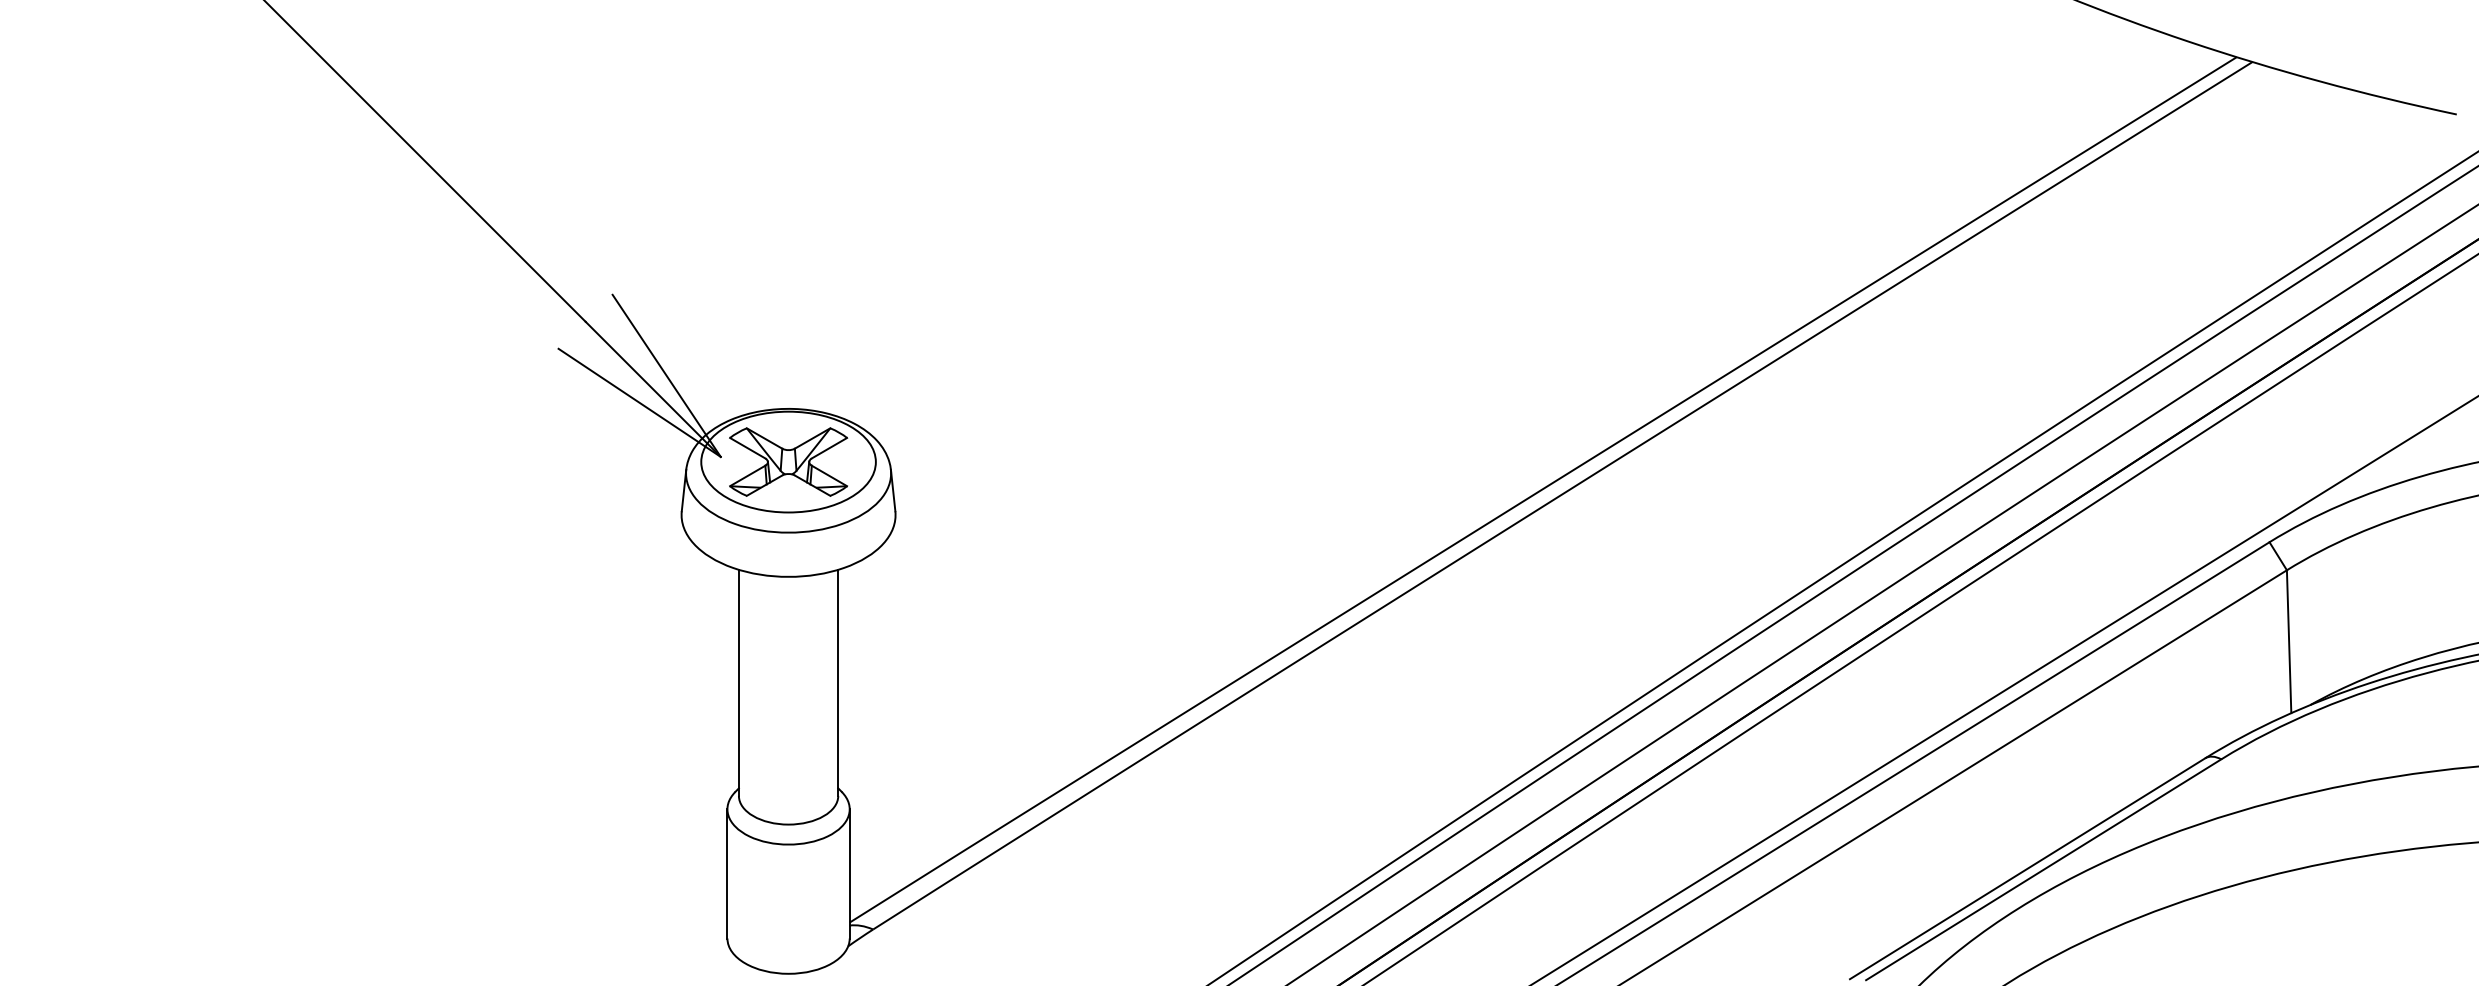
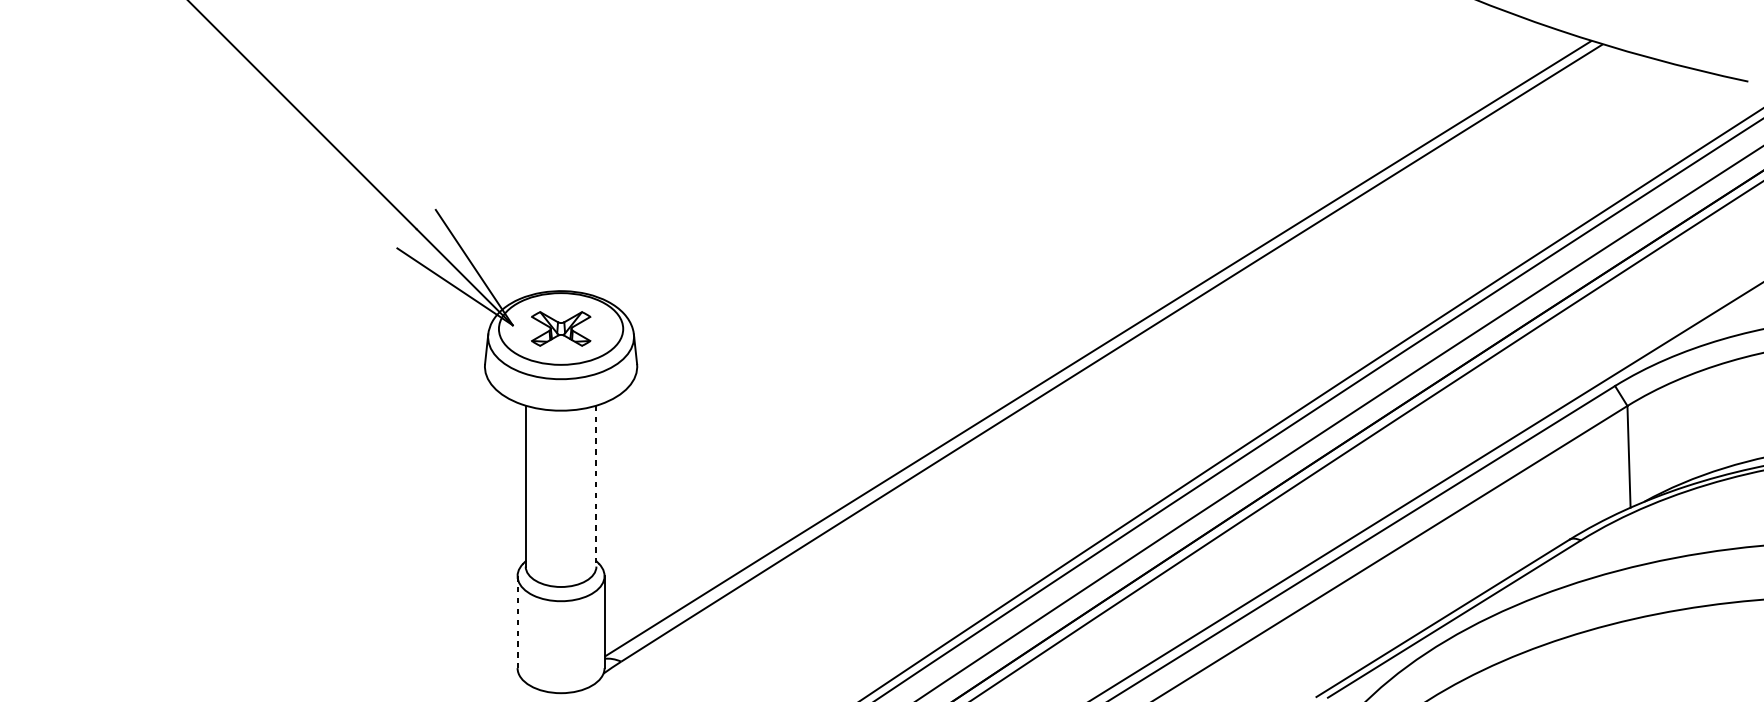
part: (788, 461) -> (561, 328), size x0.7
line: (838, 683) -> (596, 486), solid -> dashed
line: (727, 873) -> (517, 621), solid -> dashed

